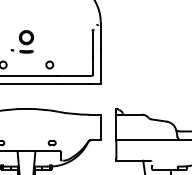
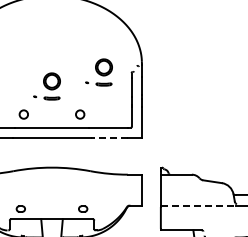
part: (64, 30) -> (98, 72), added
line: (73, 83) -> (109, 137), solid -> dashed
line: (147, 140) -> (198, 205), solid -> dashed

